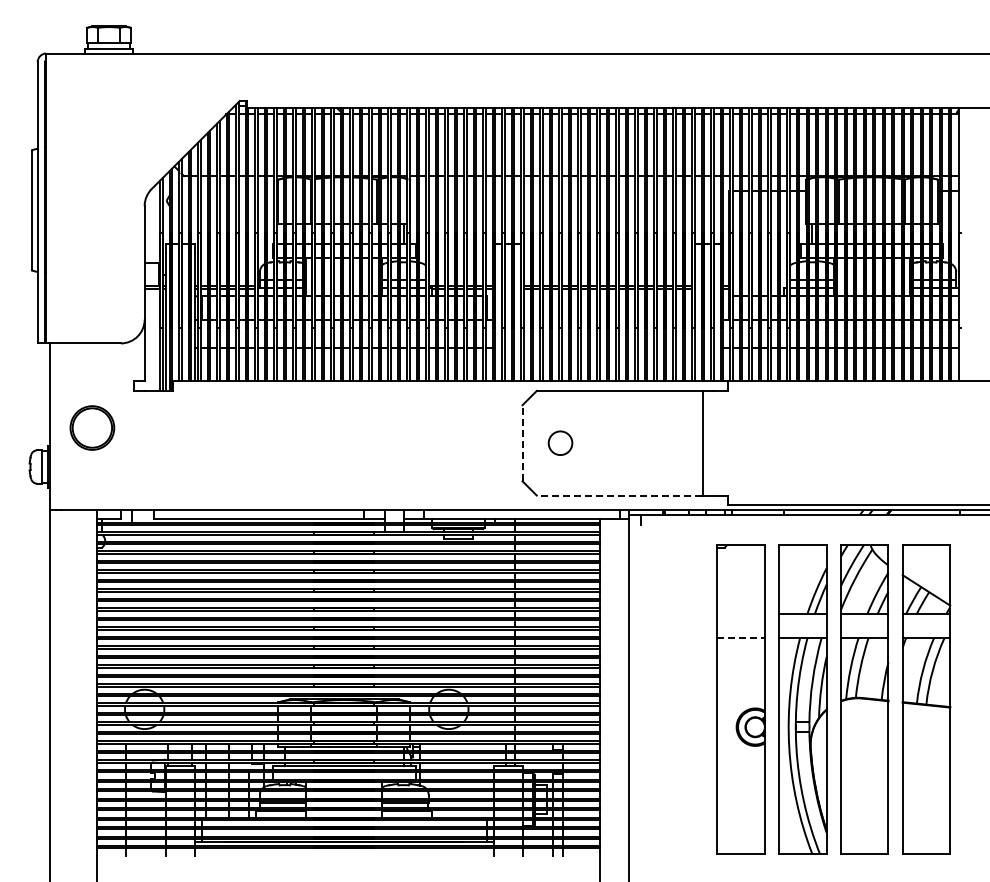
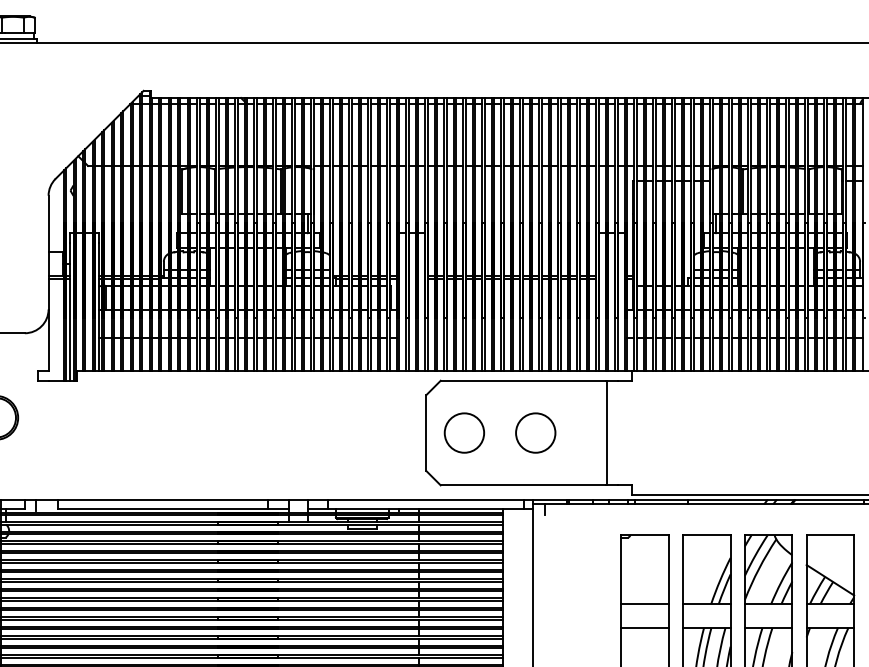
line: (522, 442) -> (426, 432), dashed -> solid
circle: (560, 442) -> (464, 432), size x1.67
circle: (631, 442) -> (535, 432), added
line: (618, 495) -> (522, 485), dashed -> solid
line: (740, 614) -> (644, 604), added
line: (741, 638) -> (645, 628), dashed -> solid

